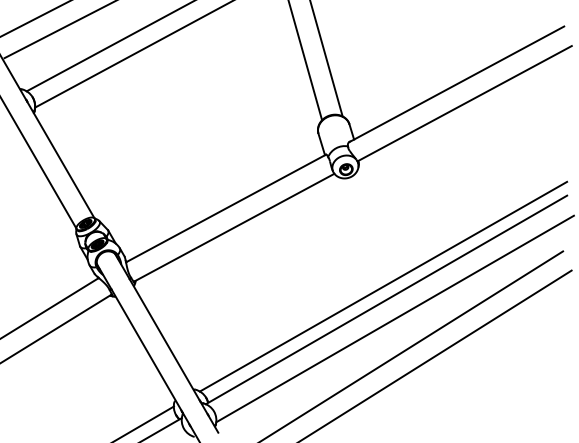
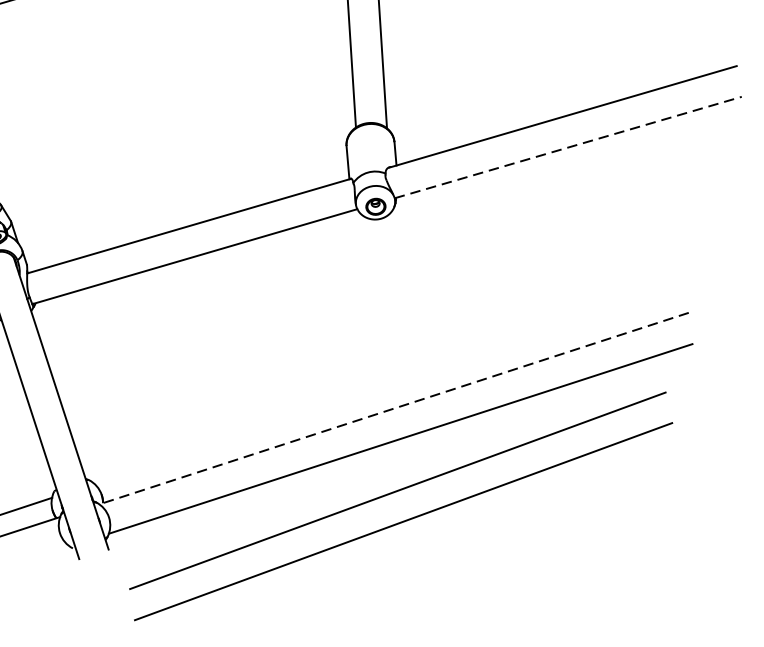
line: (464, 103) -> (568, 147), solid -> dashed
line: (383, 286) -> (393, 388), removed
line: (386, 299) -> (394, 407), solid -> dashed

